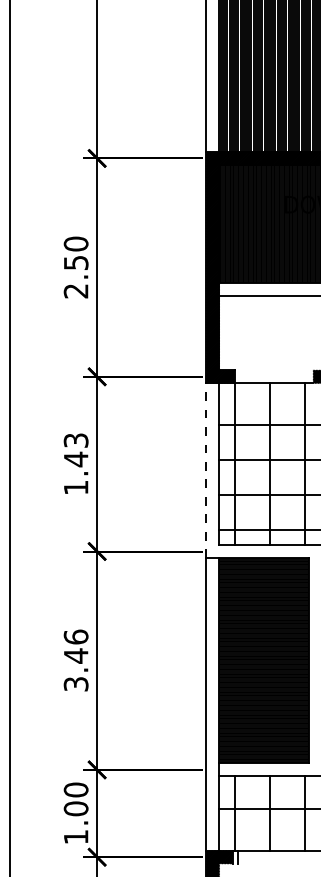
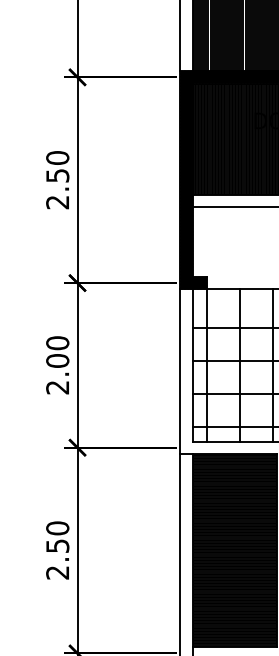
text: (75, 463) -> (57, 364), 1.43 -> 2.00
line: (206, 470) -> (180, 371), dashed -> solid
text: (75, 660) -> (57, 550), 3.46 -> 2.50

